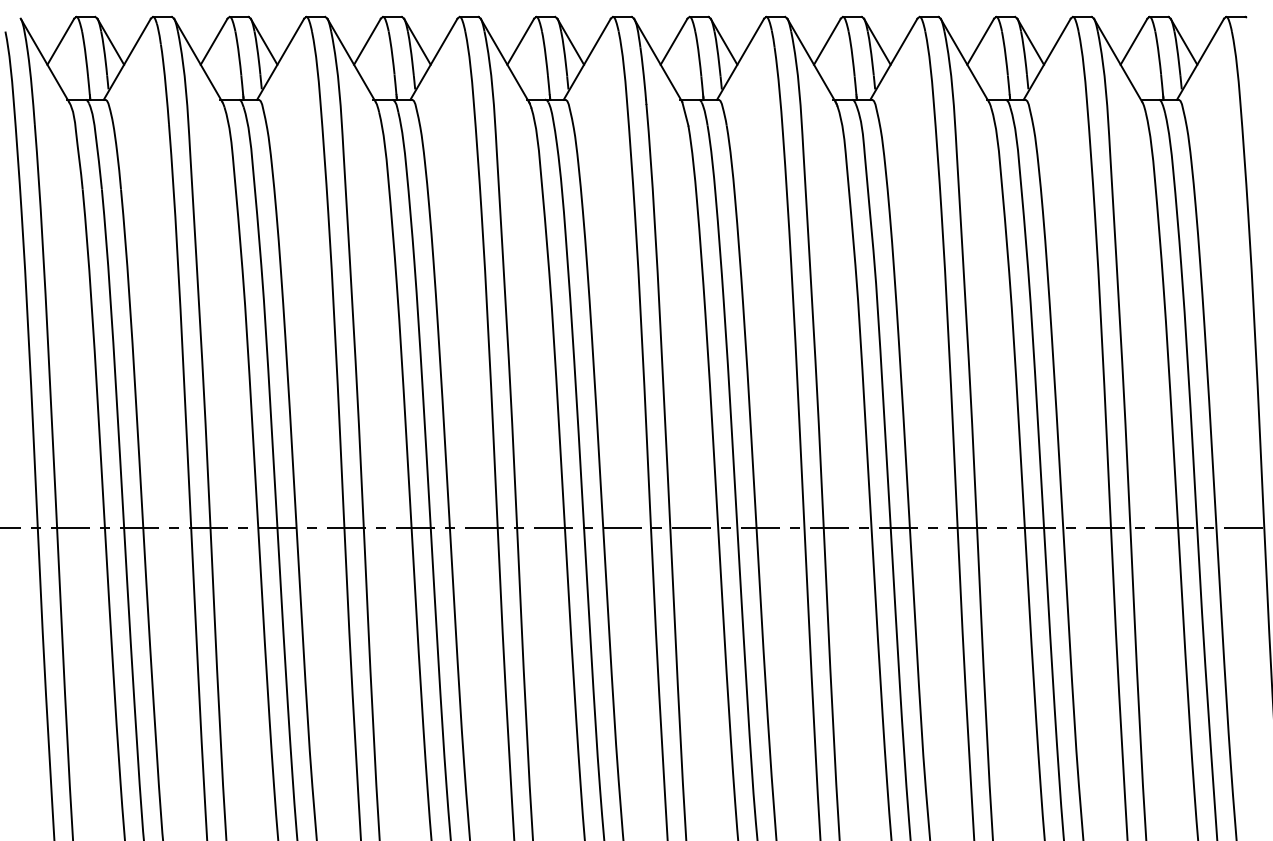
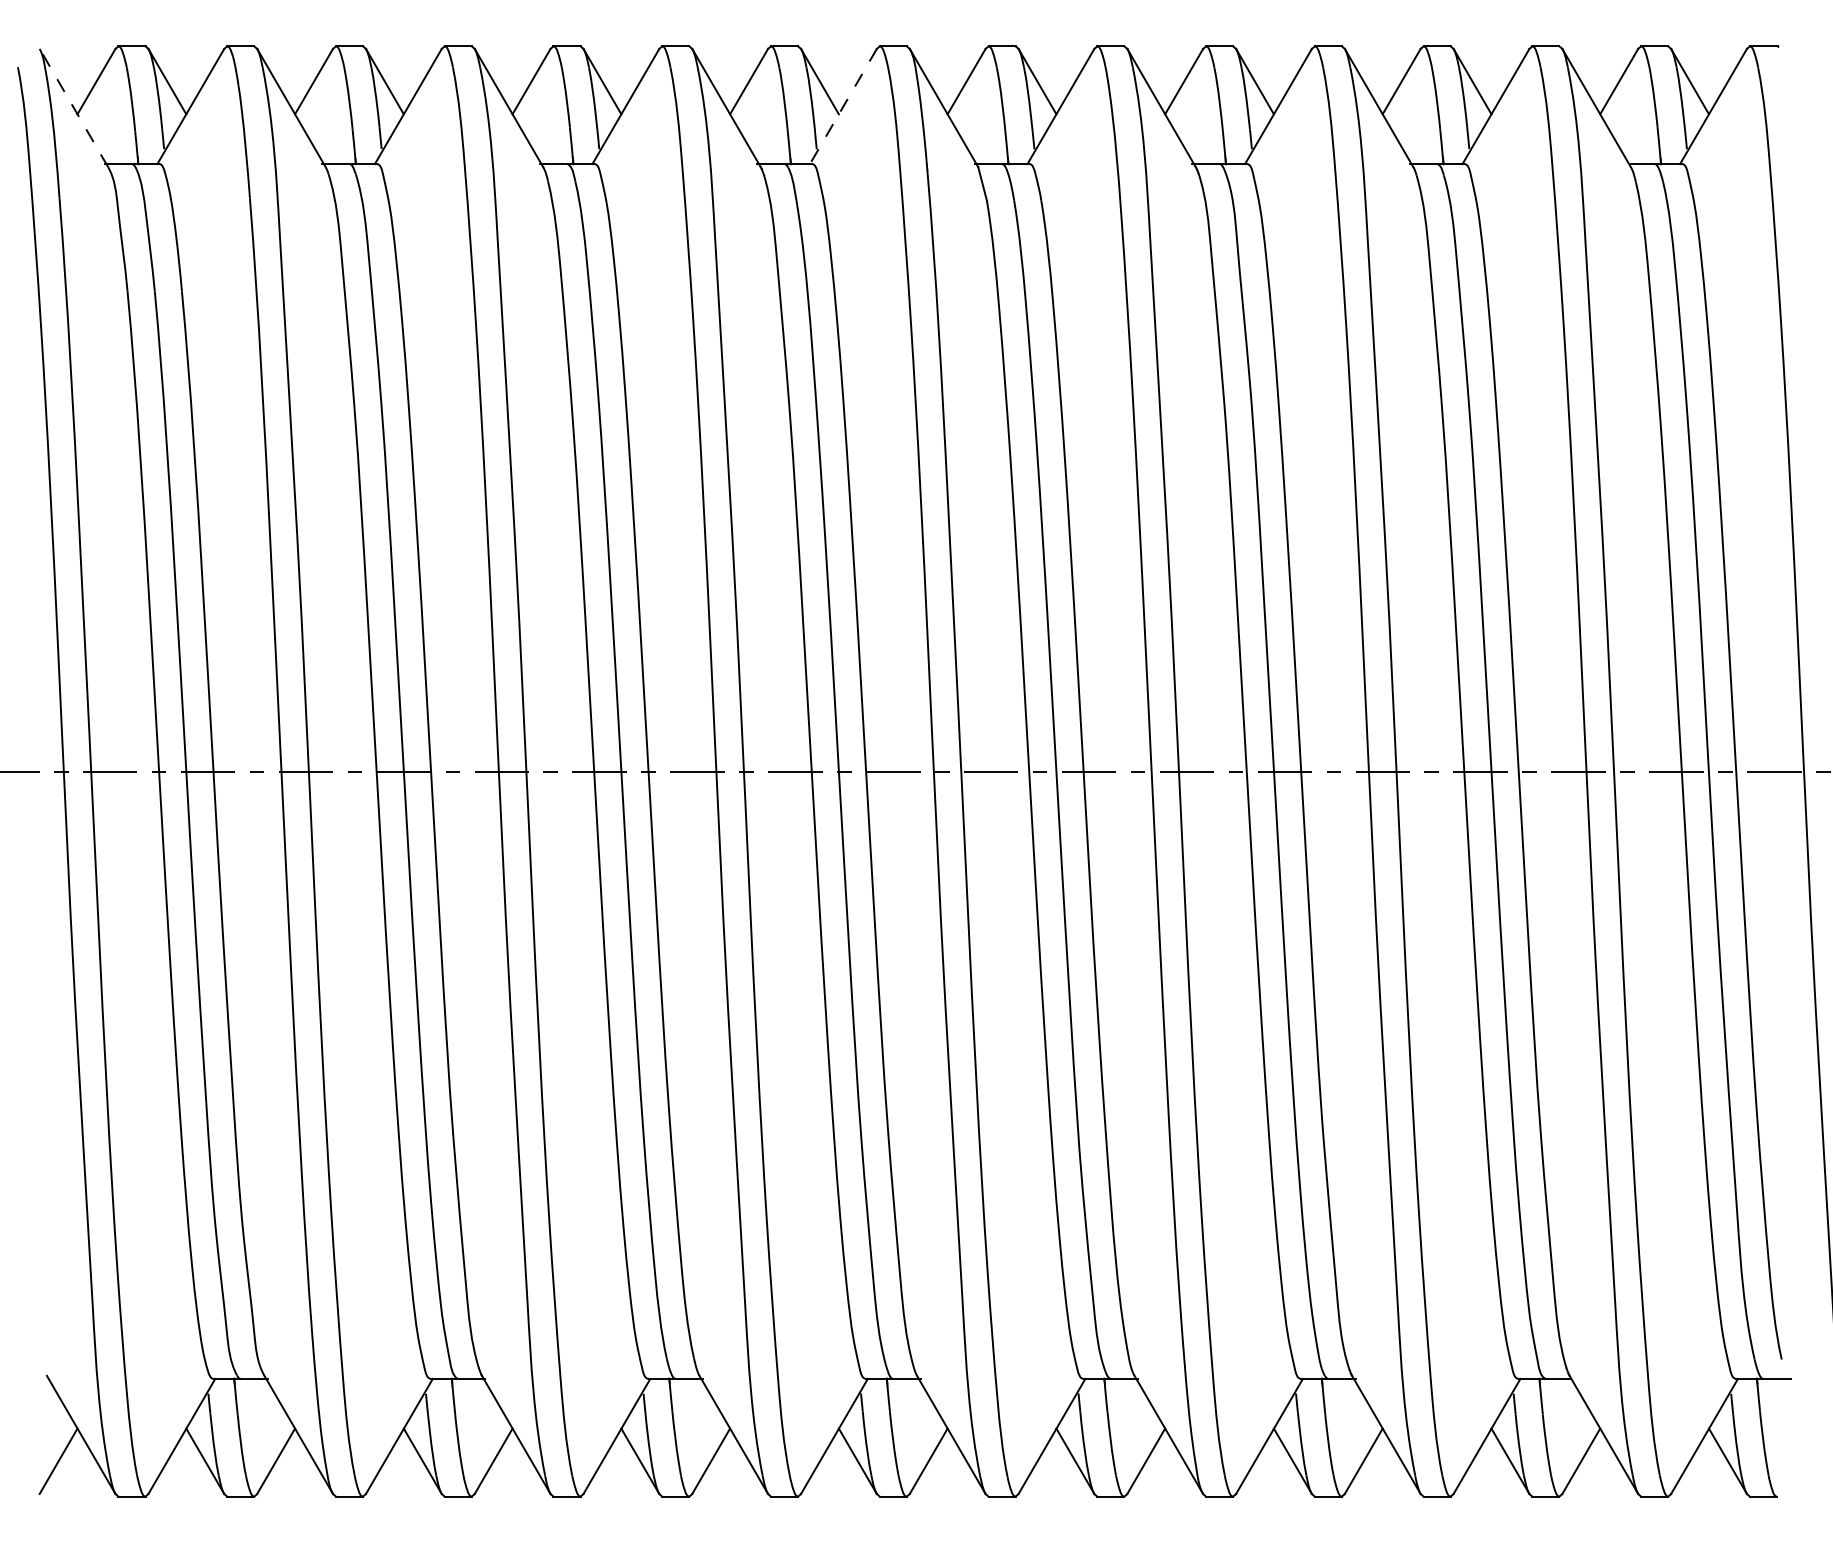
line: (44, 59) -> (73, 107), solid -> dashed
line: (587, 59) -> (843, 106), solid -> dashed

